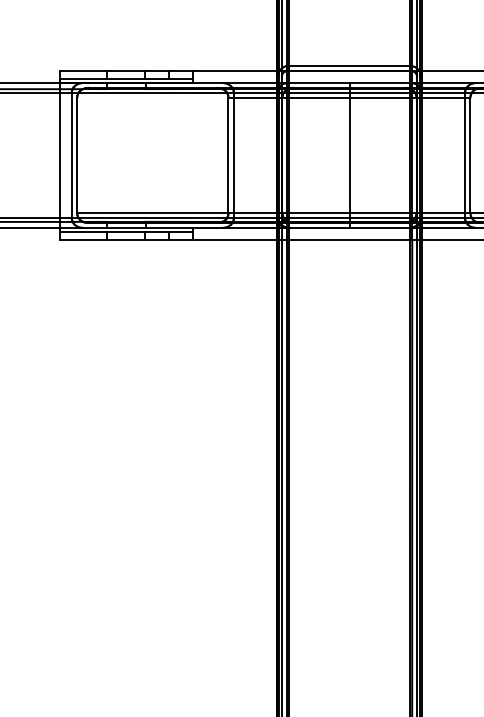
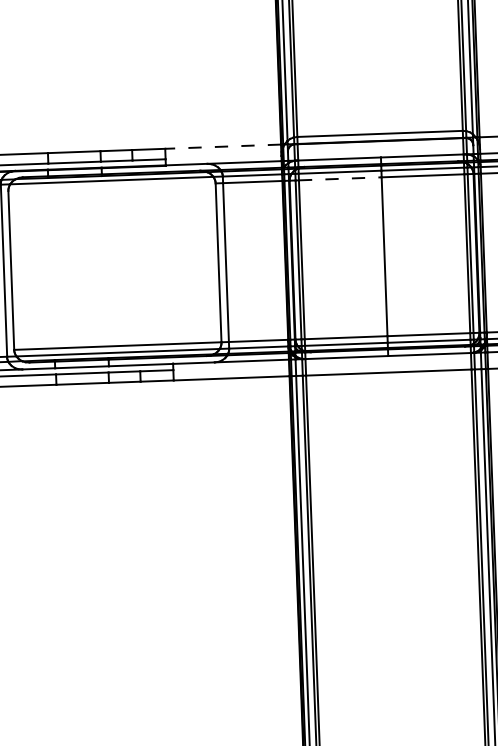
line: (234, 70) -> (222, 146), solid -> dashed
line: (319, 97) -> (340, 178), solid -> dashed

